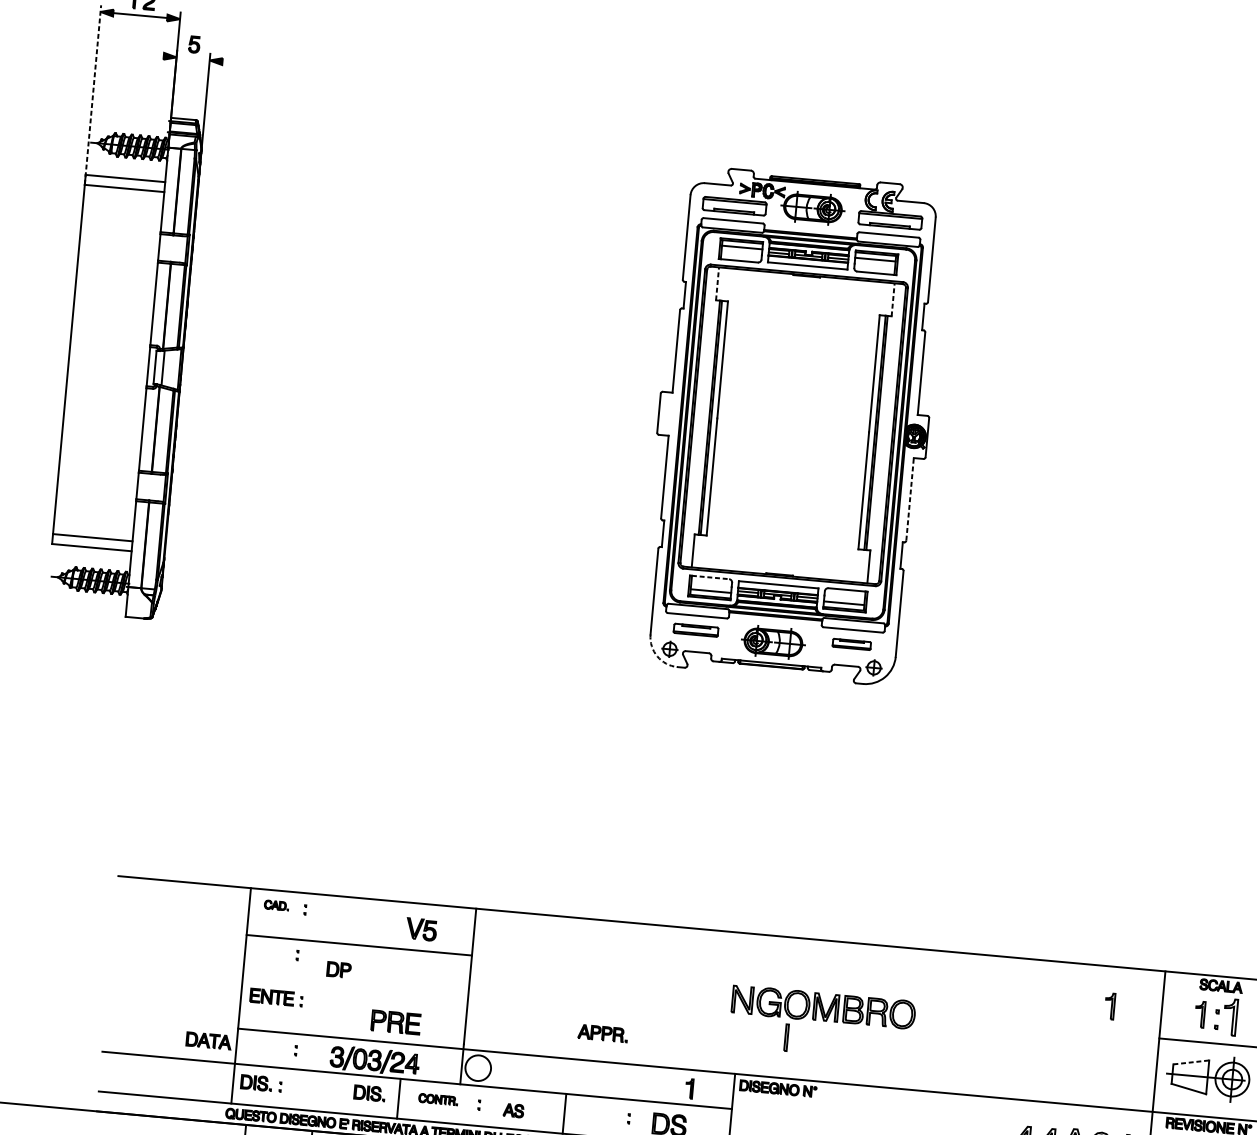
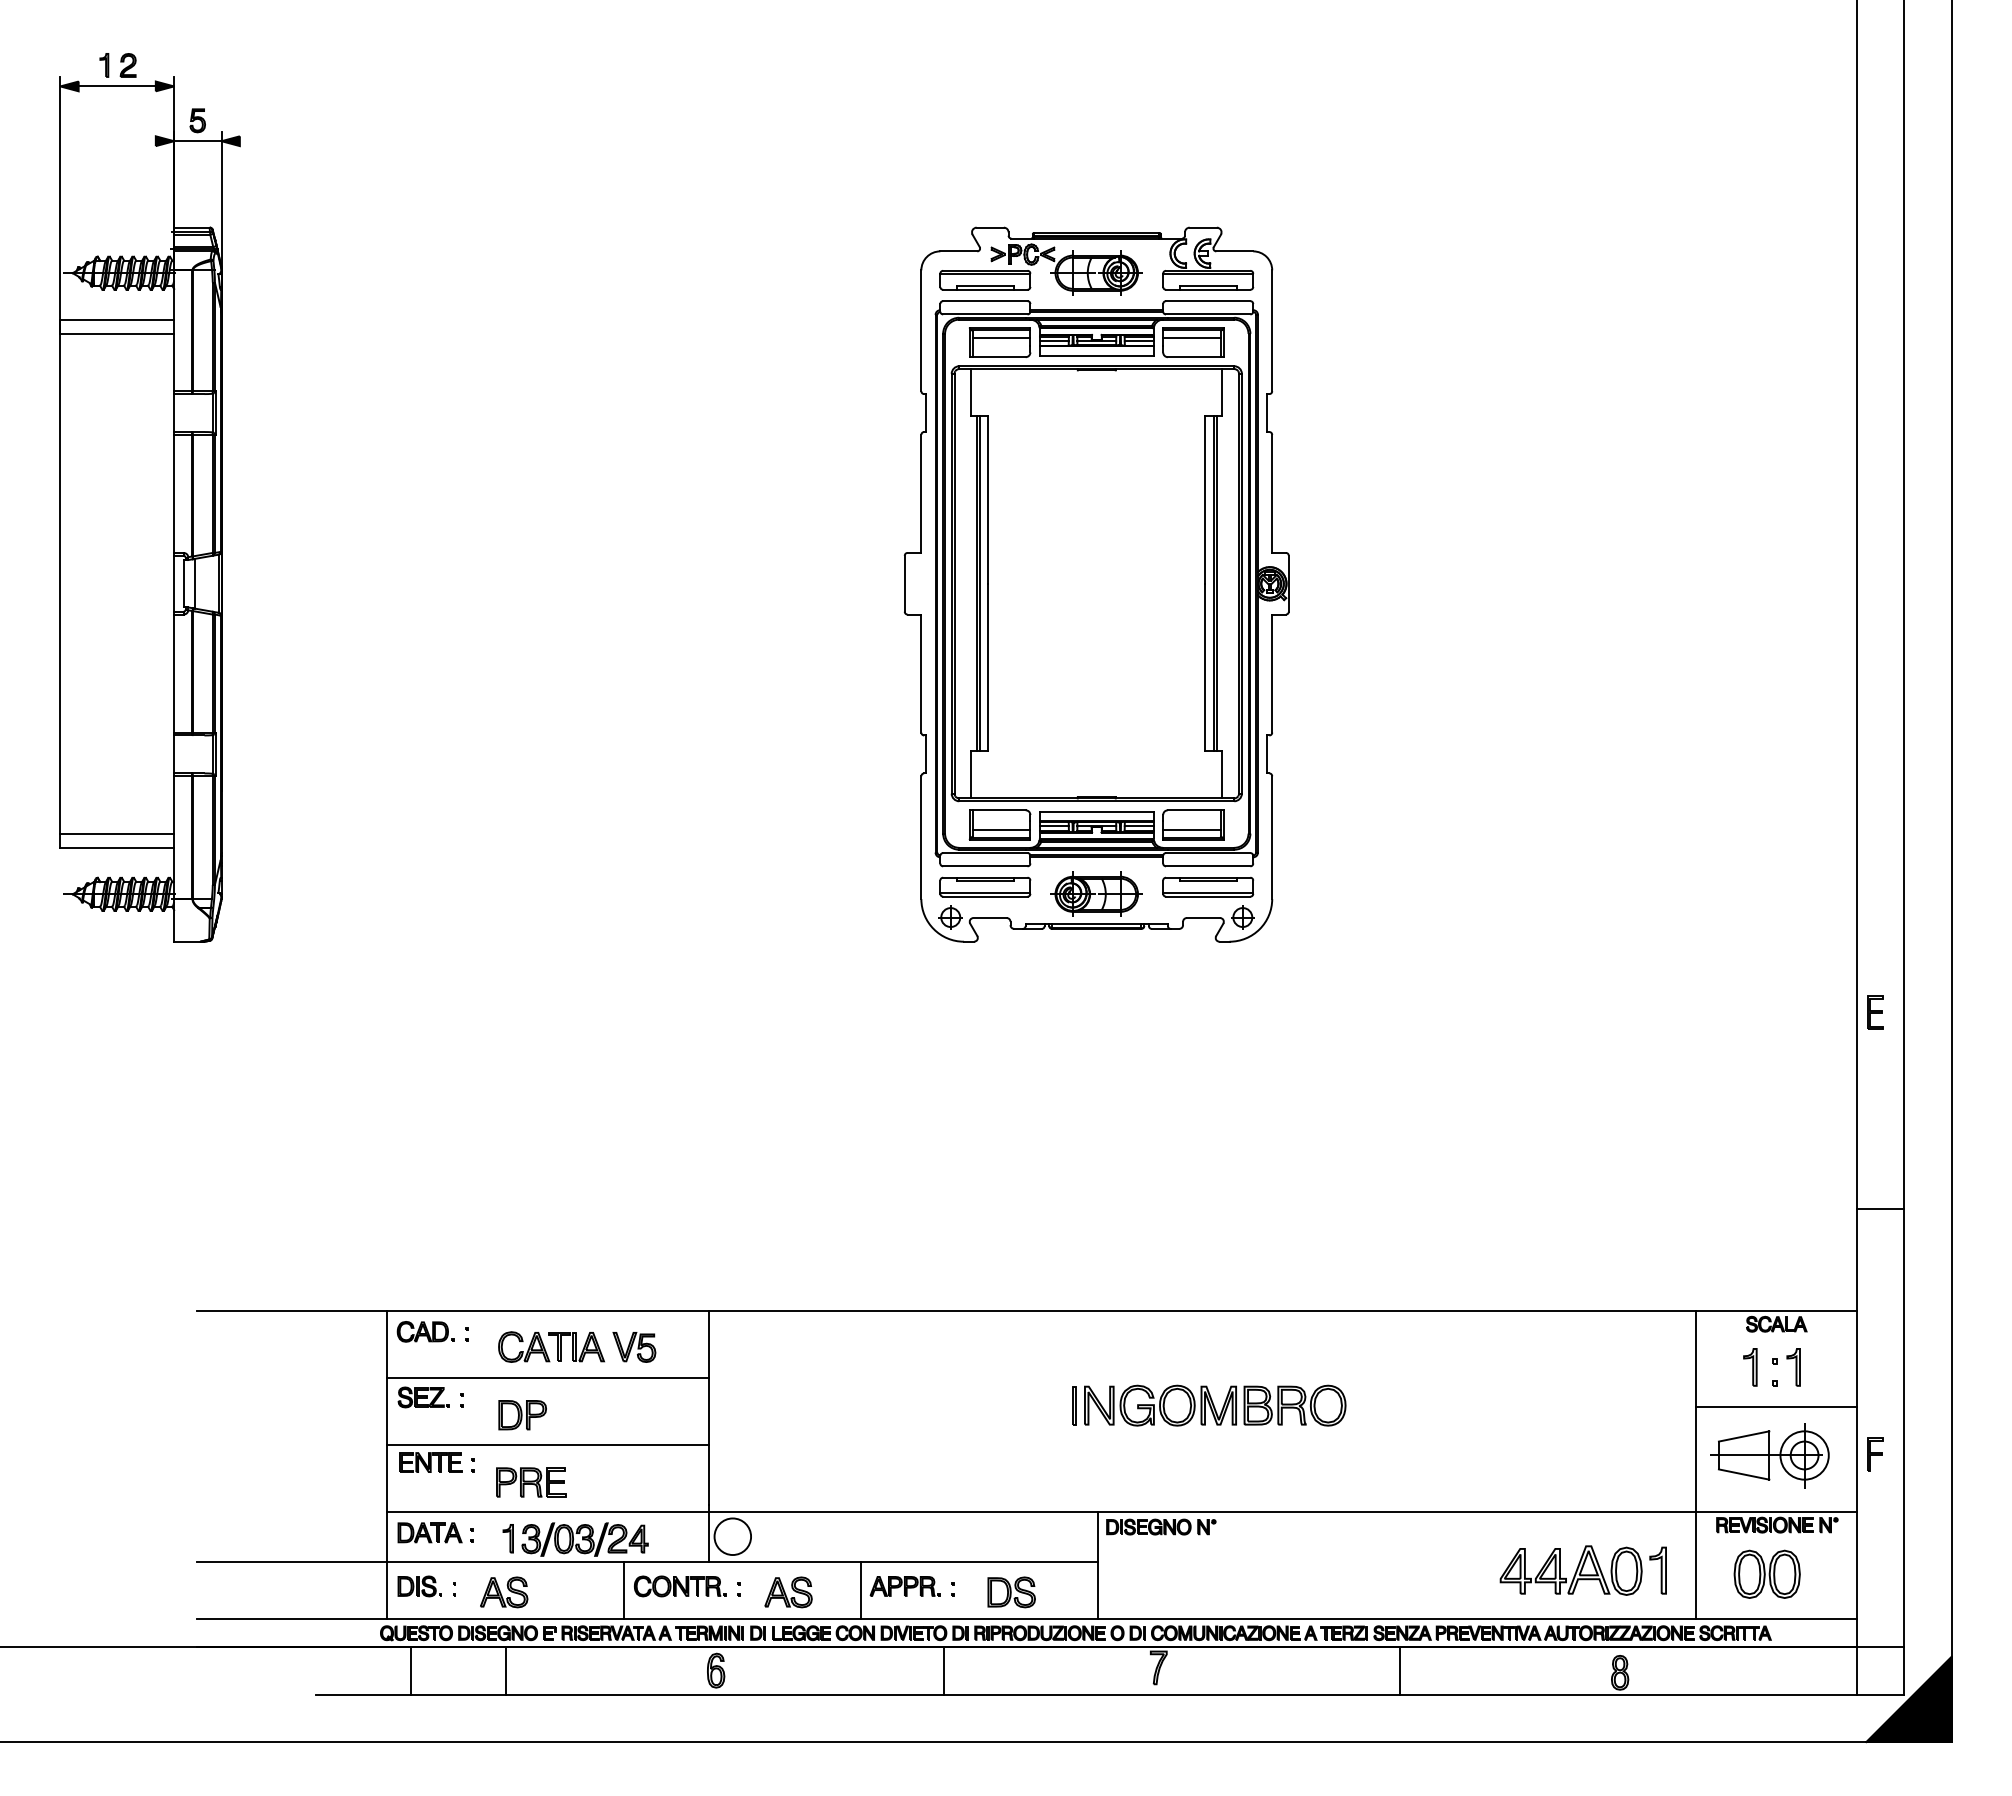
line: (192, 59) -> (197, 141), added
line: (93, 94) -> (60, 204), dashed -> solid
line: (717, 283) -> (971, 392), dashed -> solid
line: (893, 299) -> (1222, 392), dashed -> solid
line: (910, 499) -> (1272, 673), dashed -> solid
line: (710, 577) -> (999, 810), dashed -> solid
part: (696, 629) -> (985, 886), size x1.43
part: (852, 644) -> (1208, 886), size x1.67
arc: (657, 656) -> (933, 929), dashed -> solid
part: (276, 905) -> (425, 1331), size x1.67
part: (363, 923) -> (551, 1346), added
part: (270, 951) -> (423, 1397), added
part: (338, 970) -> (522, 1415), size x1.43
line: (354, 991) -> (547, 1444), added
part: (1110, 1006) -> (1621, 1367), removed
part: (1230, 1017) -> (1793, 1367), size x0.71
part: (396, 1022) -> (531, 1482), moved
part: (602, 1033) -> (904, 1586), moved
line: (785, 1037) -> (1073, 1405), moved
part: (208, 1040) -> (429, 1532), moved
line: (1191, 1062) -> (1744, 1436), dashed -> solid
part: (688, 1088) -> (507, 1538), moved
part: (315, 1092) -> (504, 1592), added
part: (369, 1093) -> (581, 1586), removed
part: (437, 1099) -> (679, 1586), size x1.67
part: (513, 1110) -> (788, 1592), size x1.67

